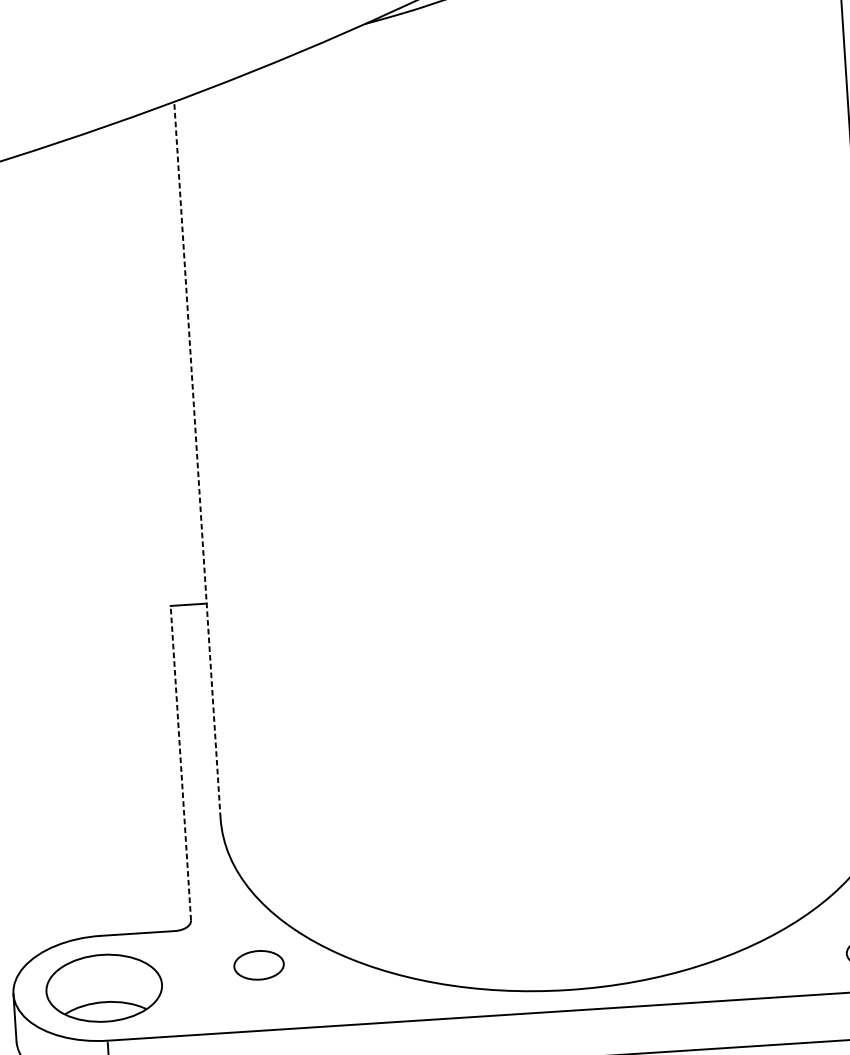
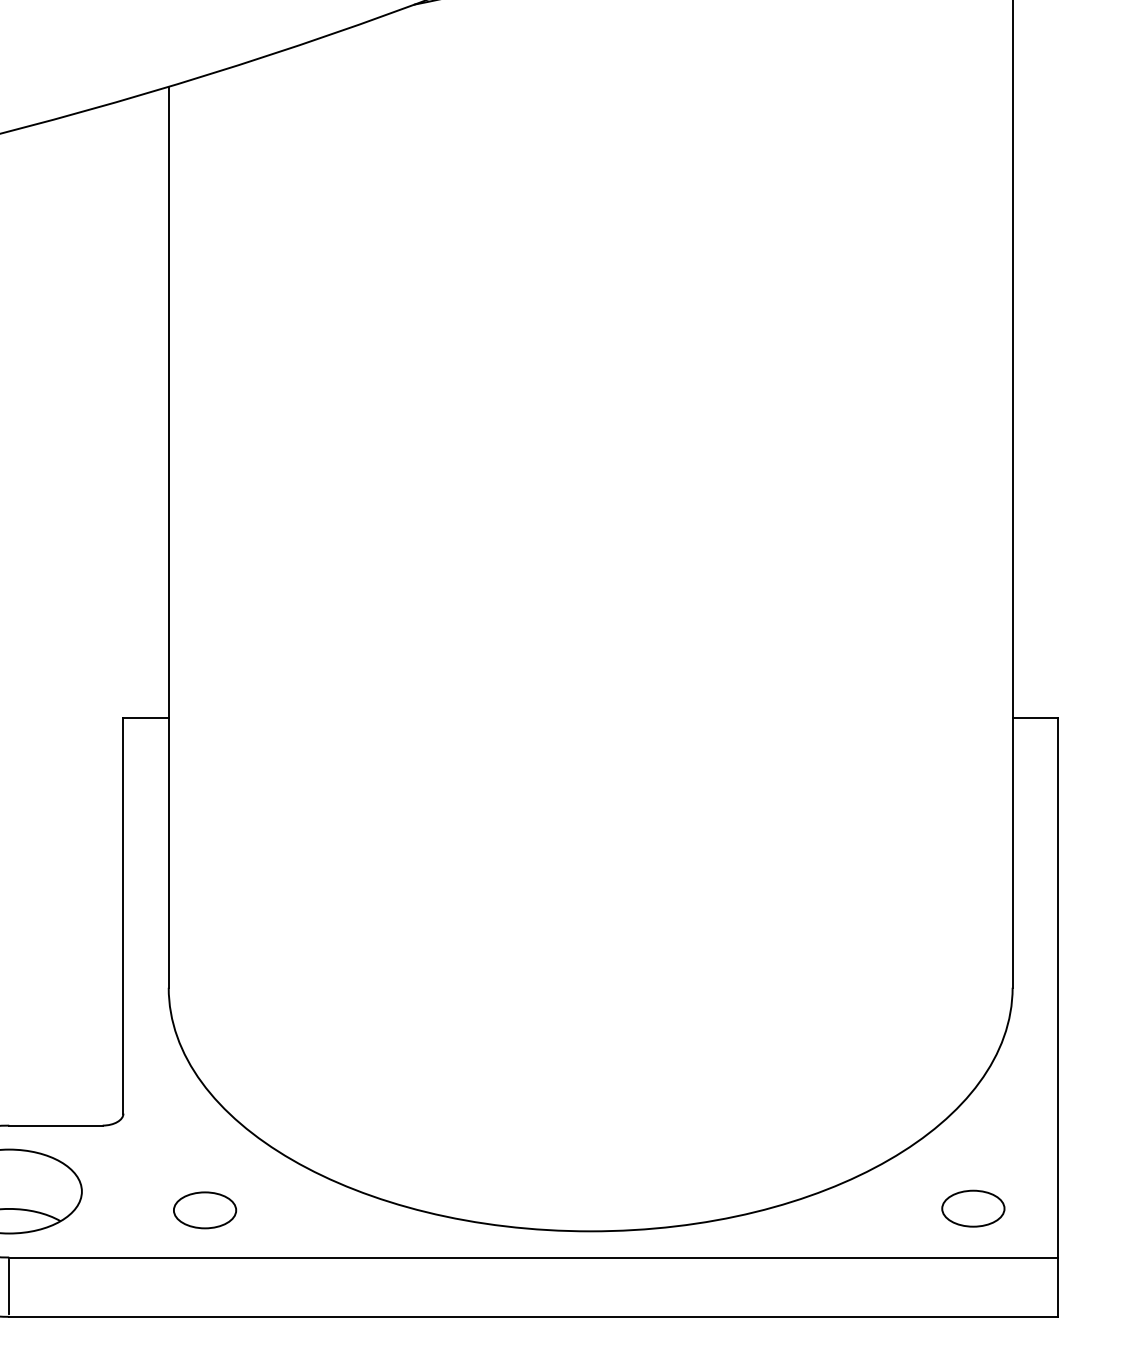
line: (197, 459) -> (168, 536), dashed -> solid
line: (180, 762) -> (123, 915), dashed -> solid
part: (259, 965) -> (205, 1210), moved

